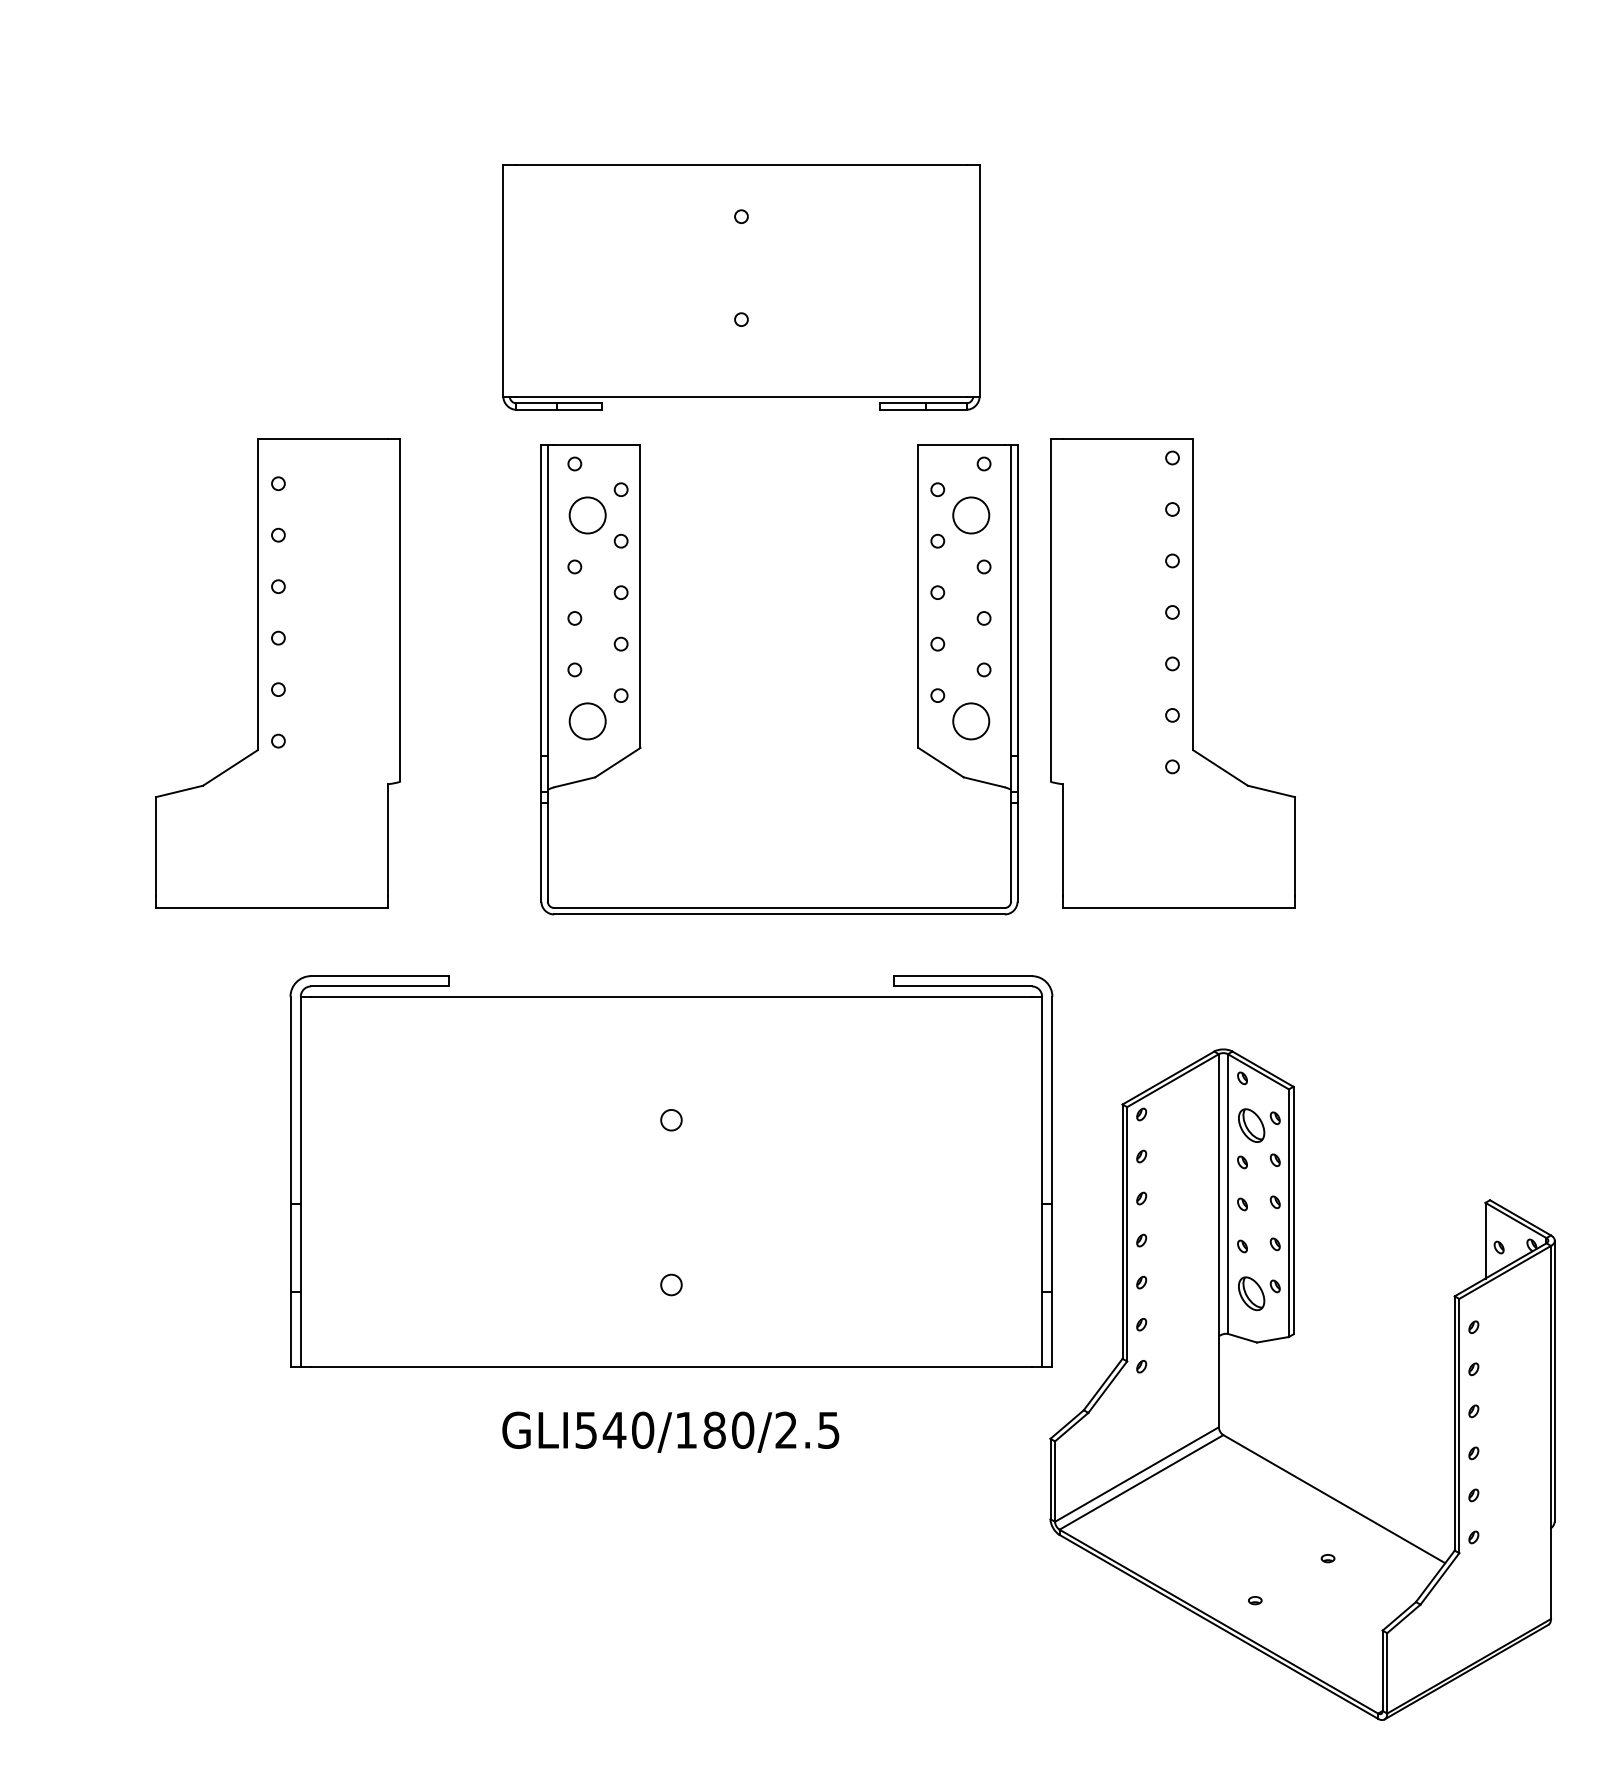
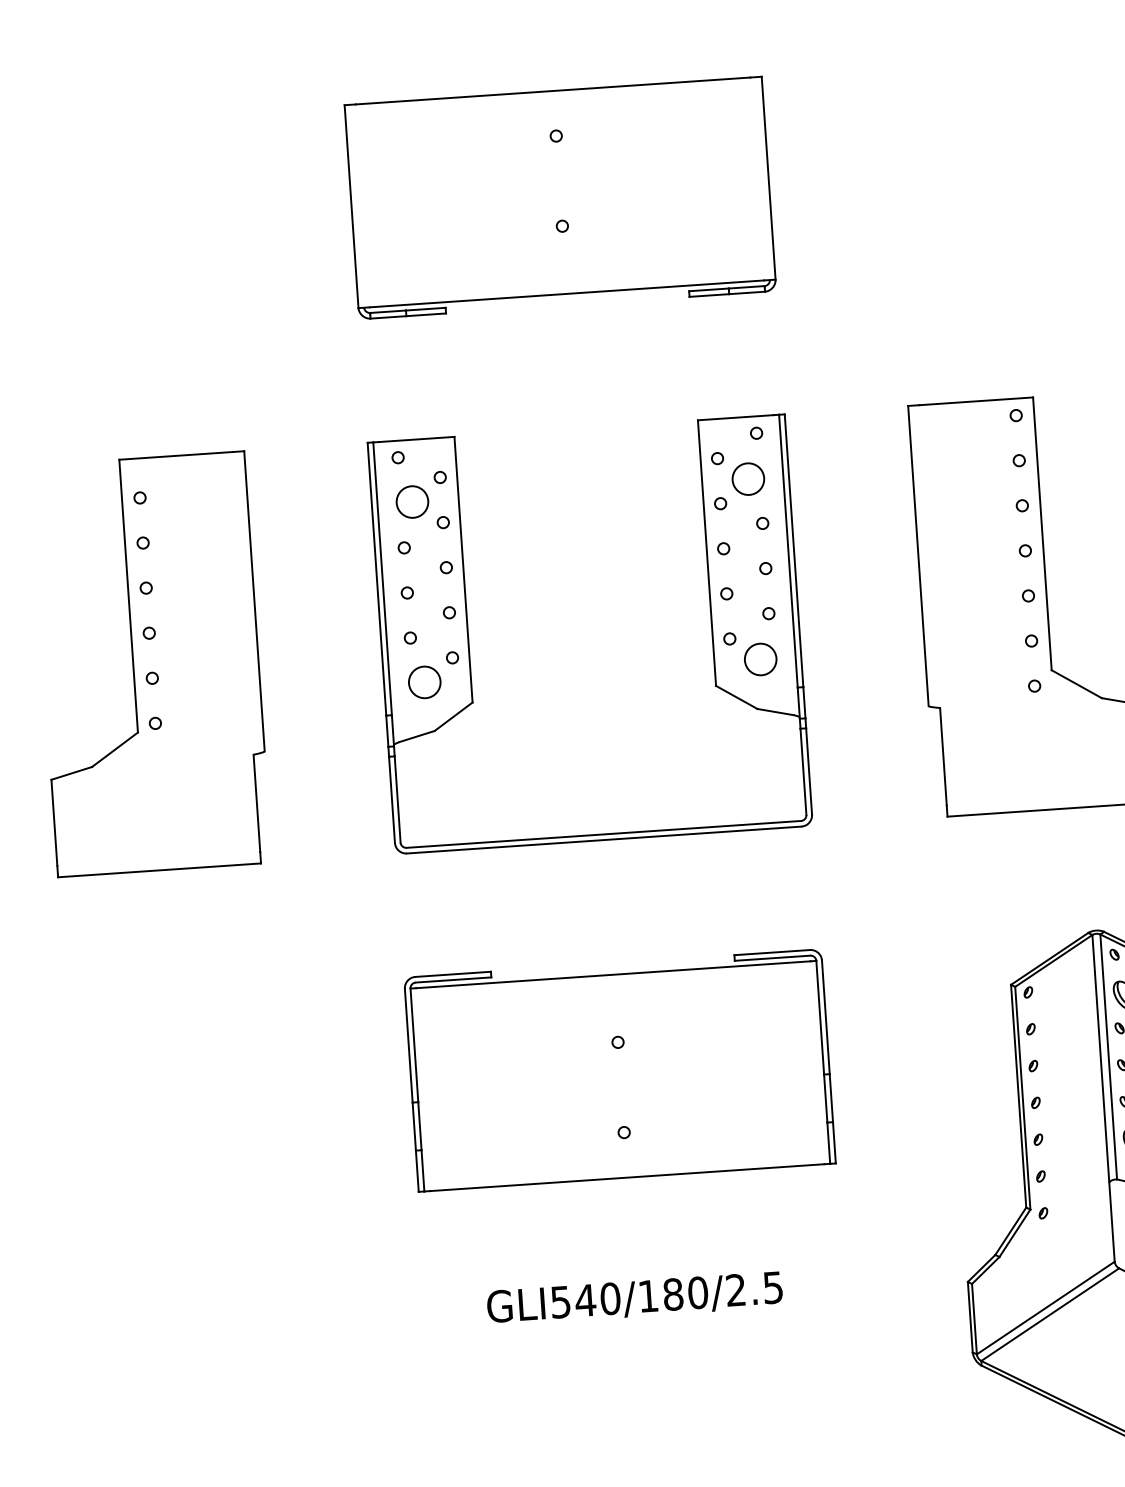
part: (741, 287) -> (560, 198), moved
part: (277, 673) -> (150, 664), moved
part: (917, 679) -> (711, 626), moved
part: (671, 1171) -> (619, 1070), size x0.62

